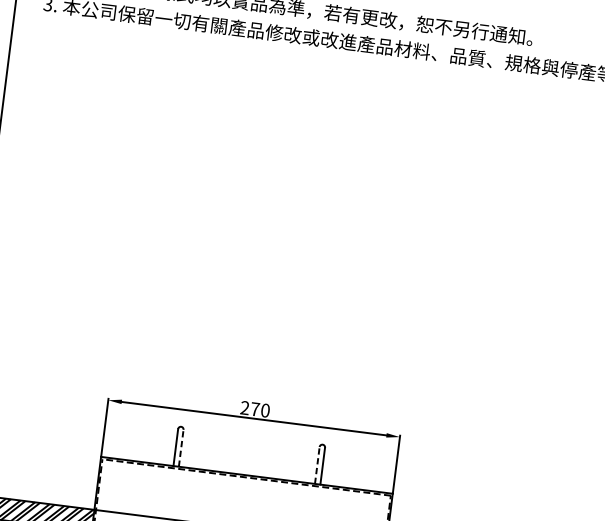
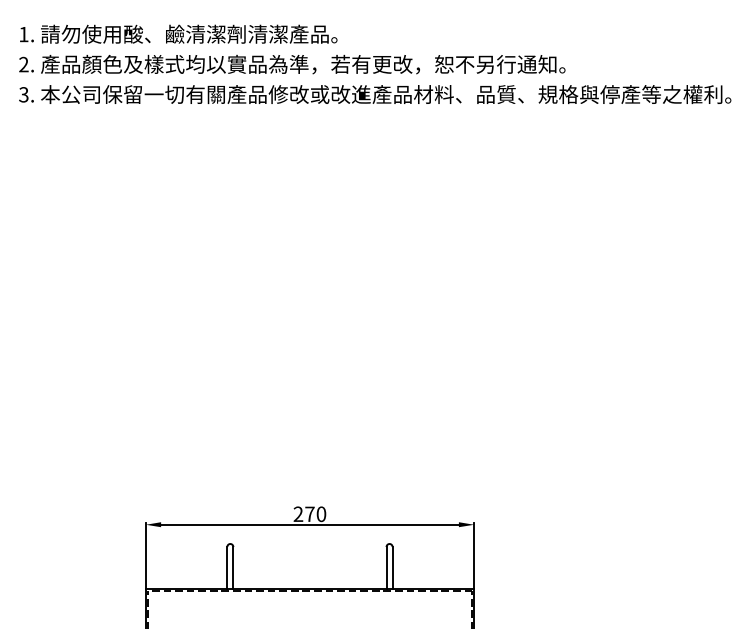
line: (181, 448) -> (233, 567), dashed -> solid
line: (317, 465) -> (386, 567), dashed -> solid

